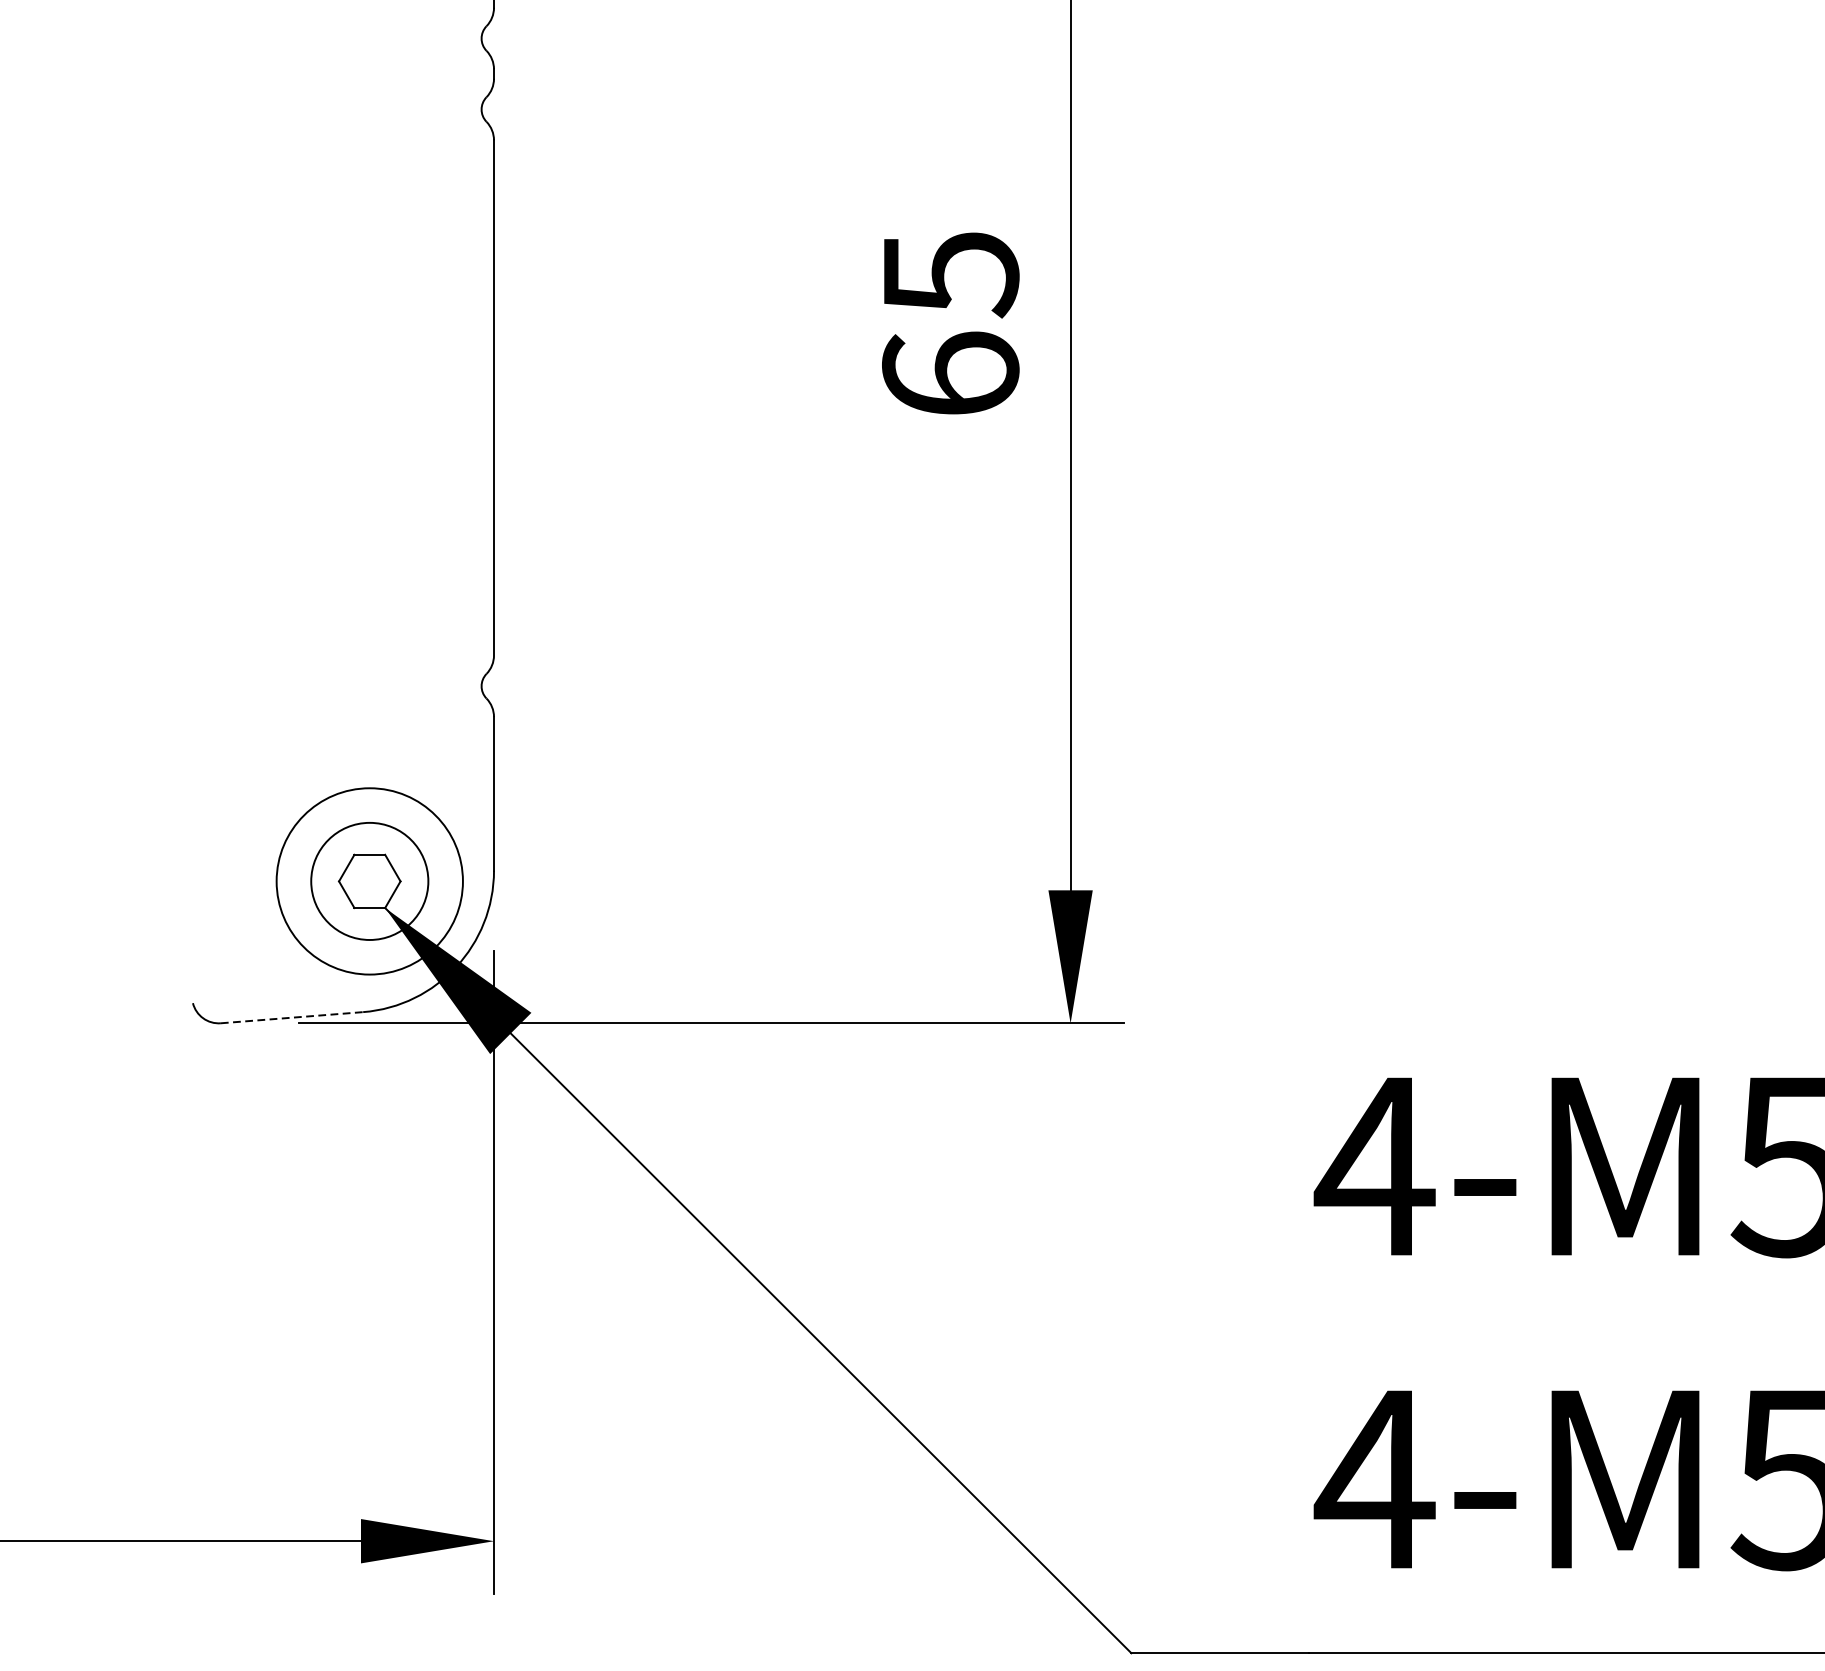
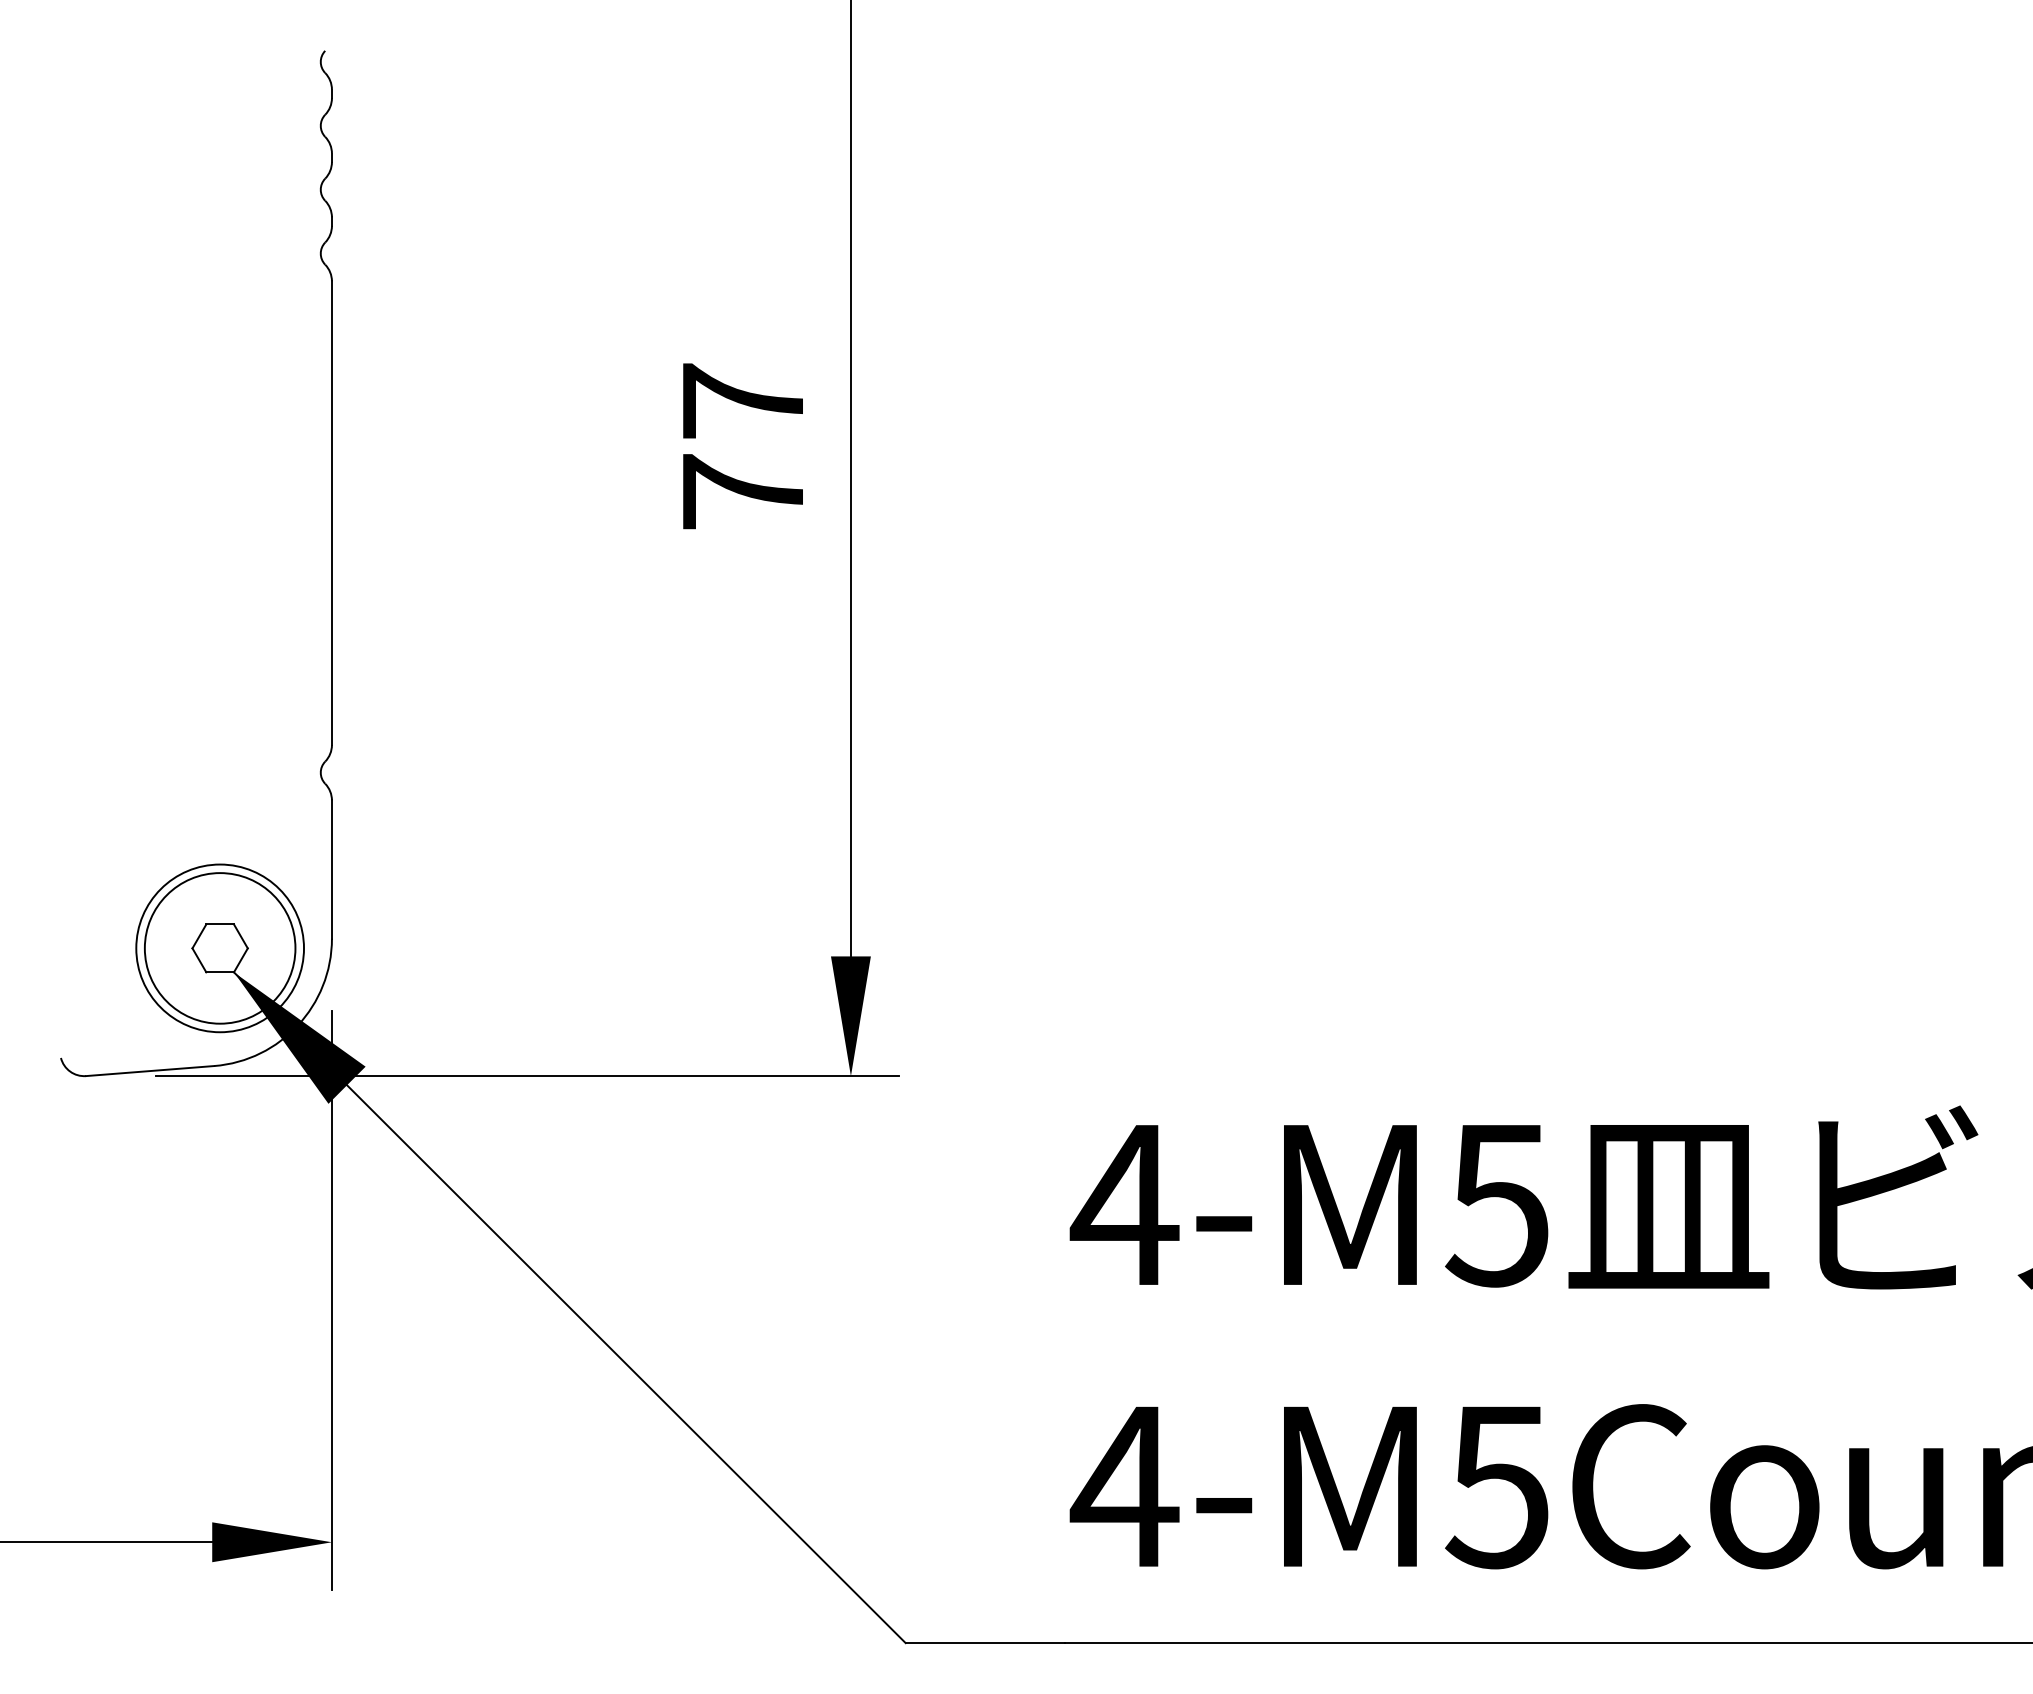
text: (951, 323) -> (743, 446), 65 -> 77
circle: (369, 881) -> (219, 948), size x1.43
line: (292, 1018) -> (150, 1071), dashed -> solid

